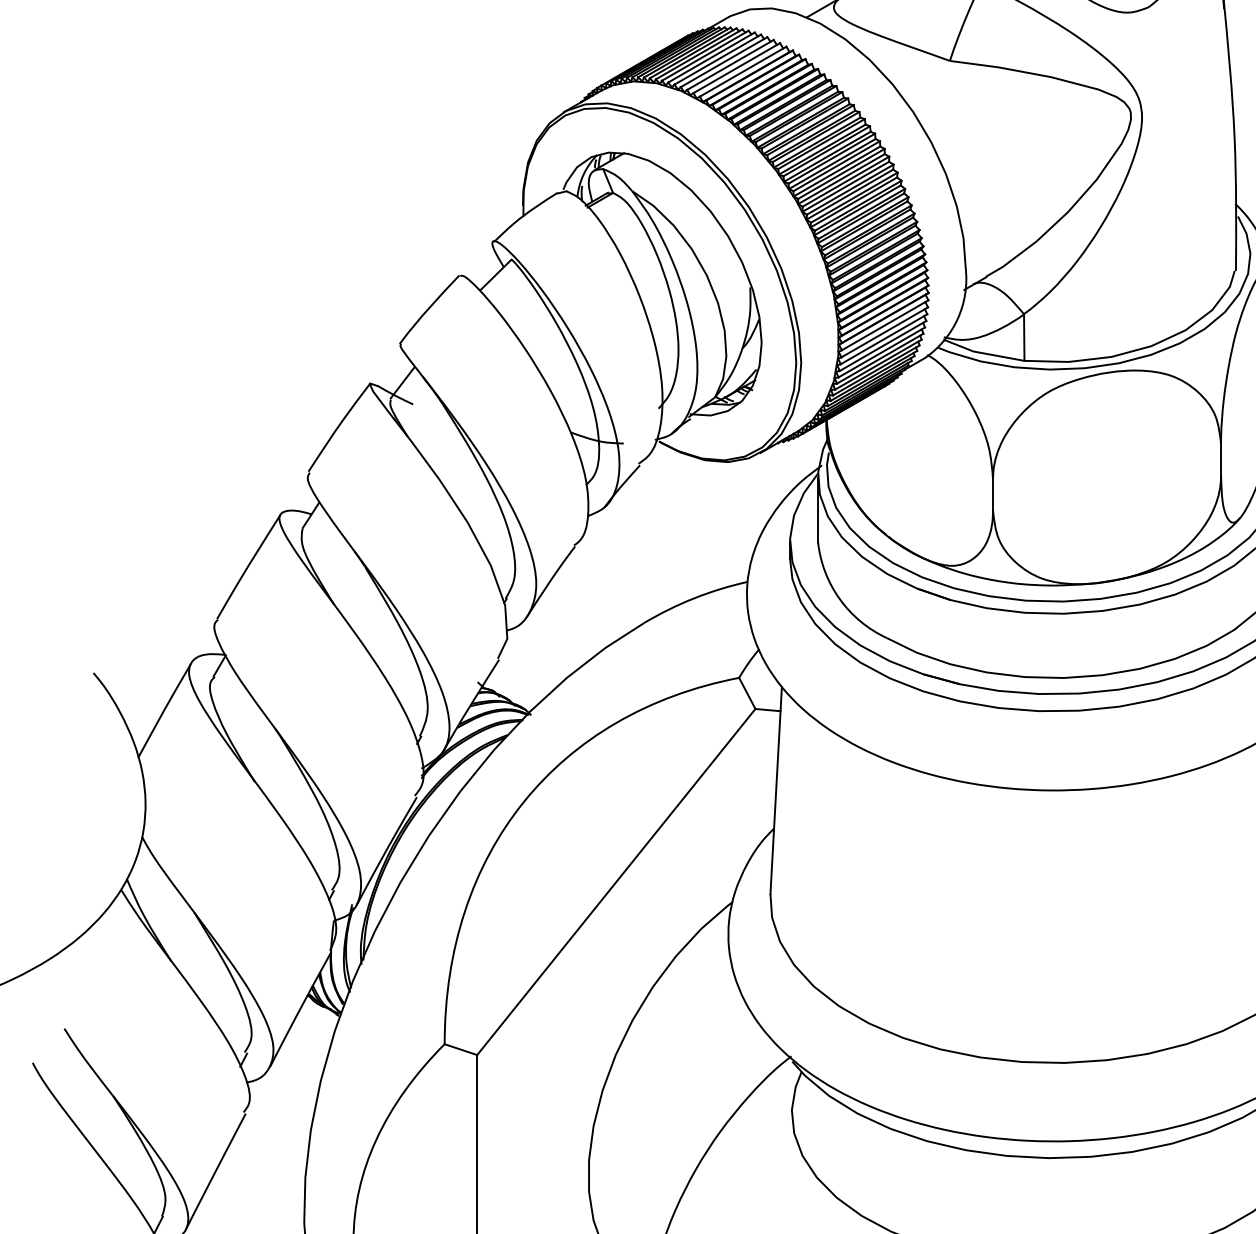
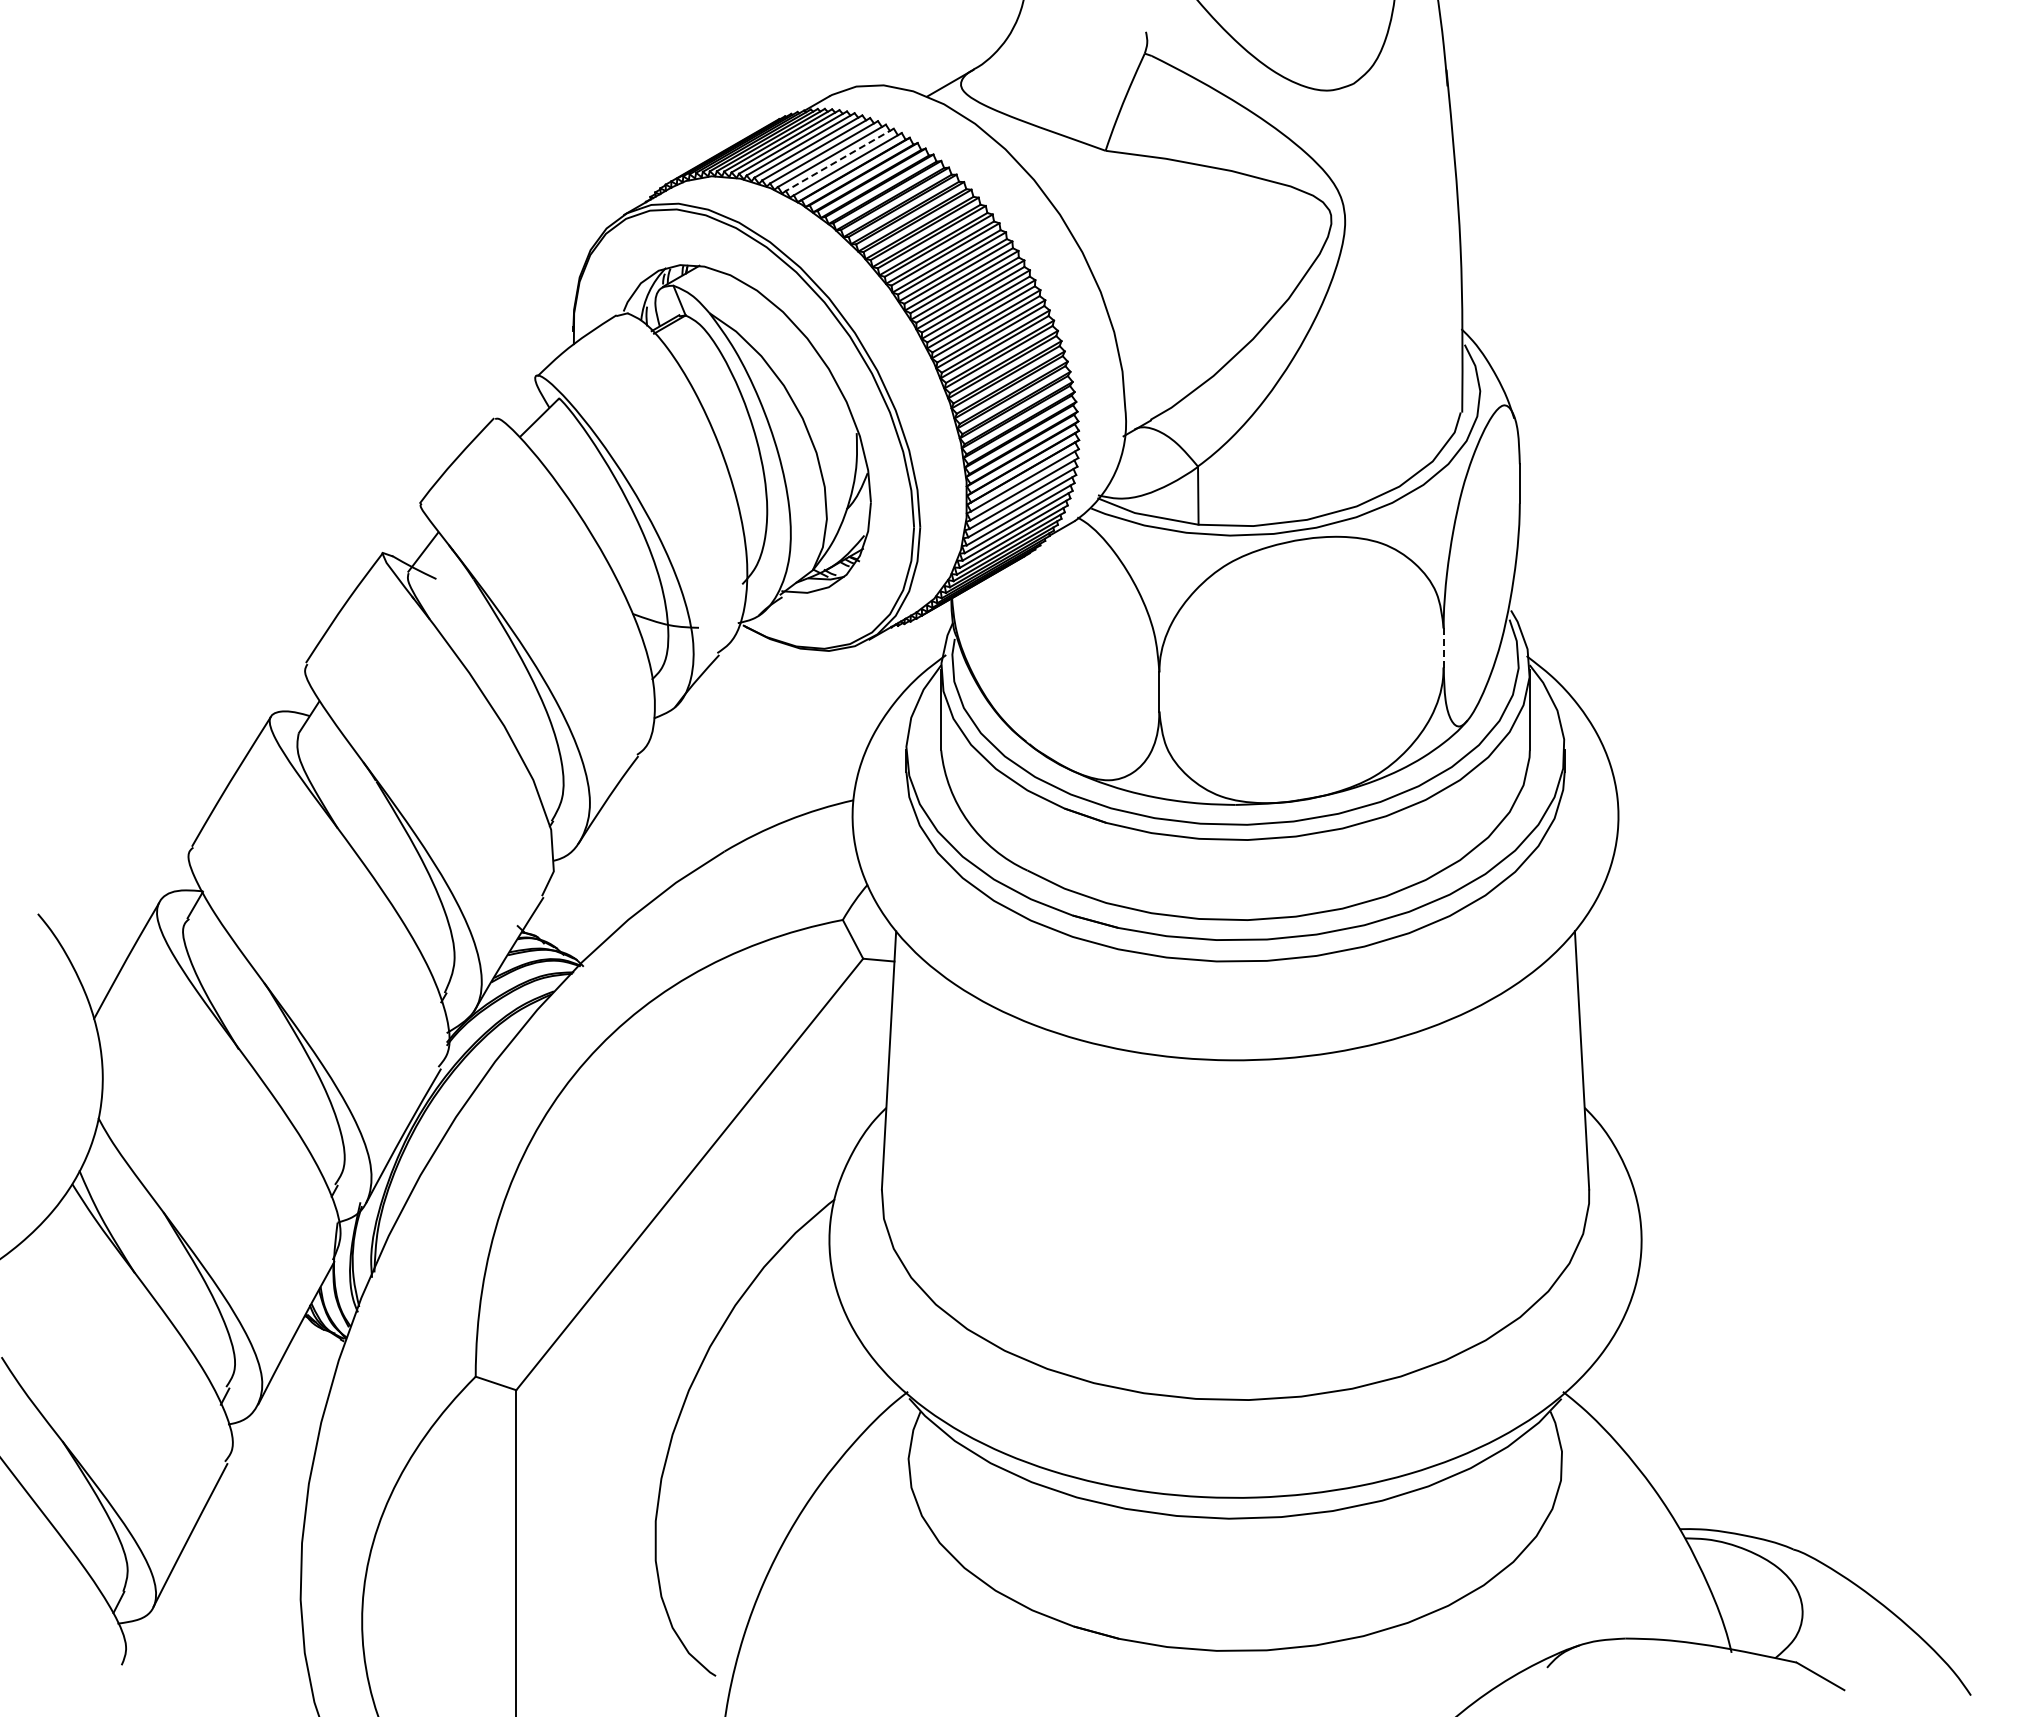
line: (736, 68) -> (839, 160), solid -> dashed
line: (1220, 459) -> (1443, 647), solid -> dashed

